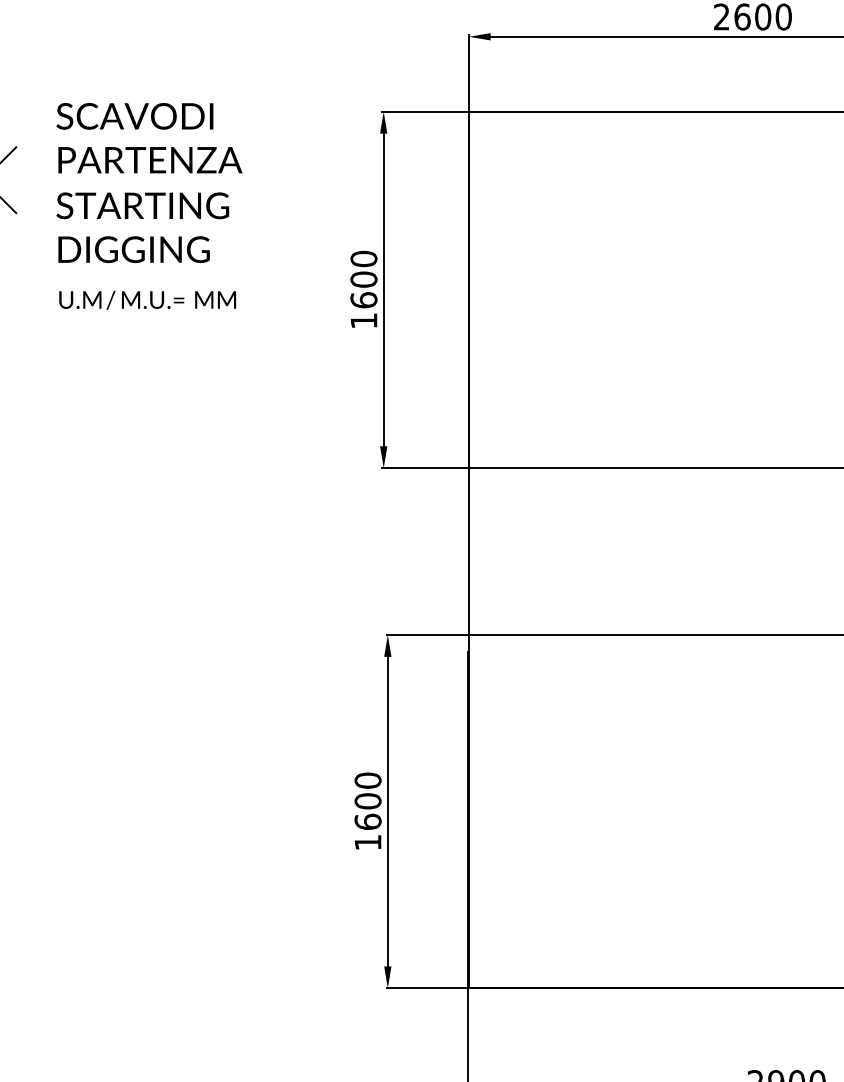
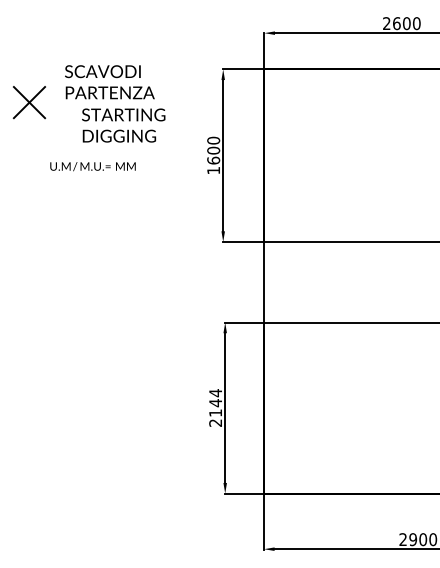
text: (142, 227) -> (123, 125), moved
text: (146, 299) -> (92, 166), moved
text: (367, 810) -> (215, 407), 1600 -> 2144

